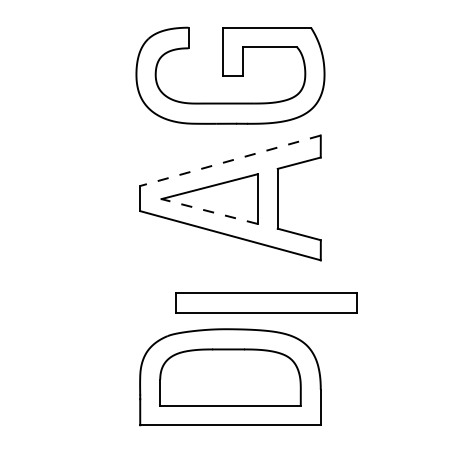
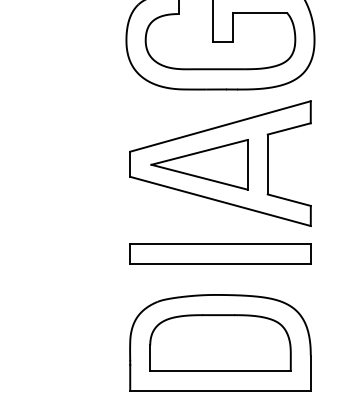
line: (230, 160) -> (220, 126), dashed -> solid
line: (209, 211) -> (199, 177), dashed -> solid
part: (266, 302) -> (220, 253), moved

